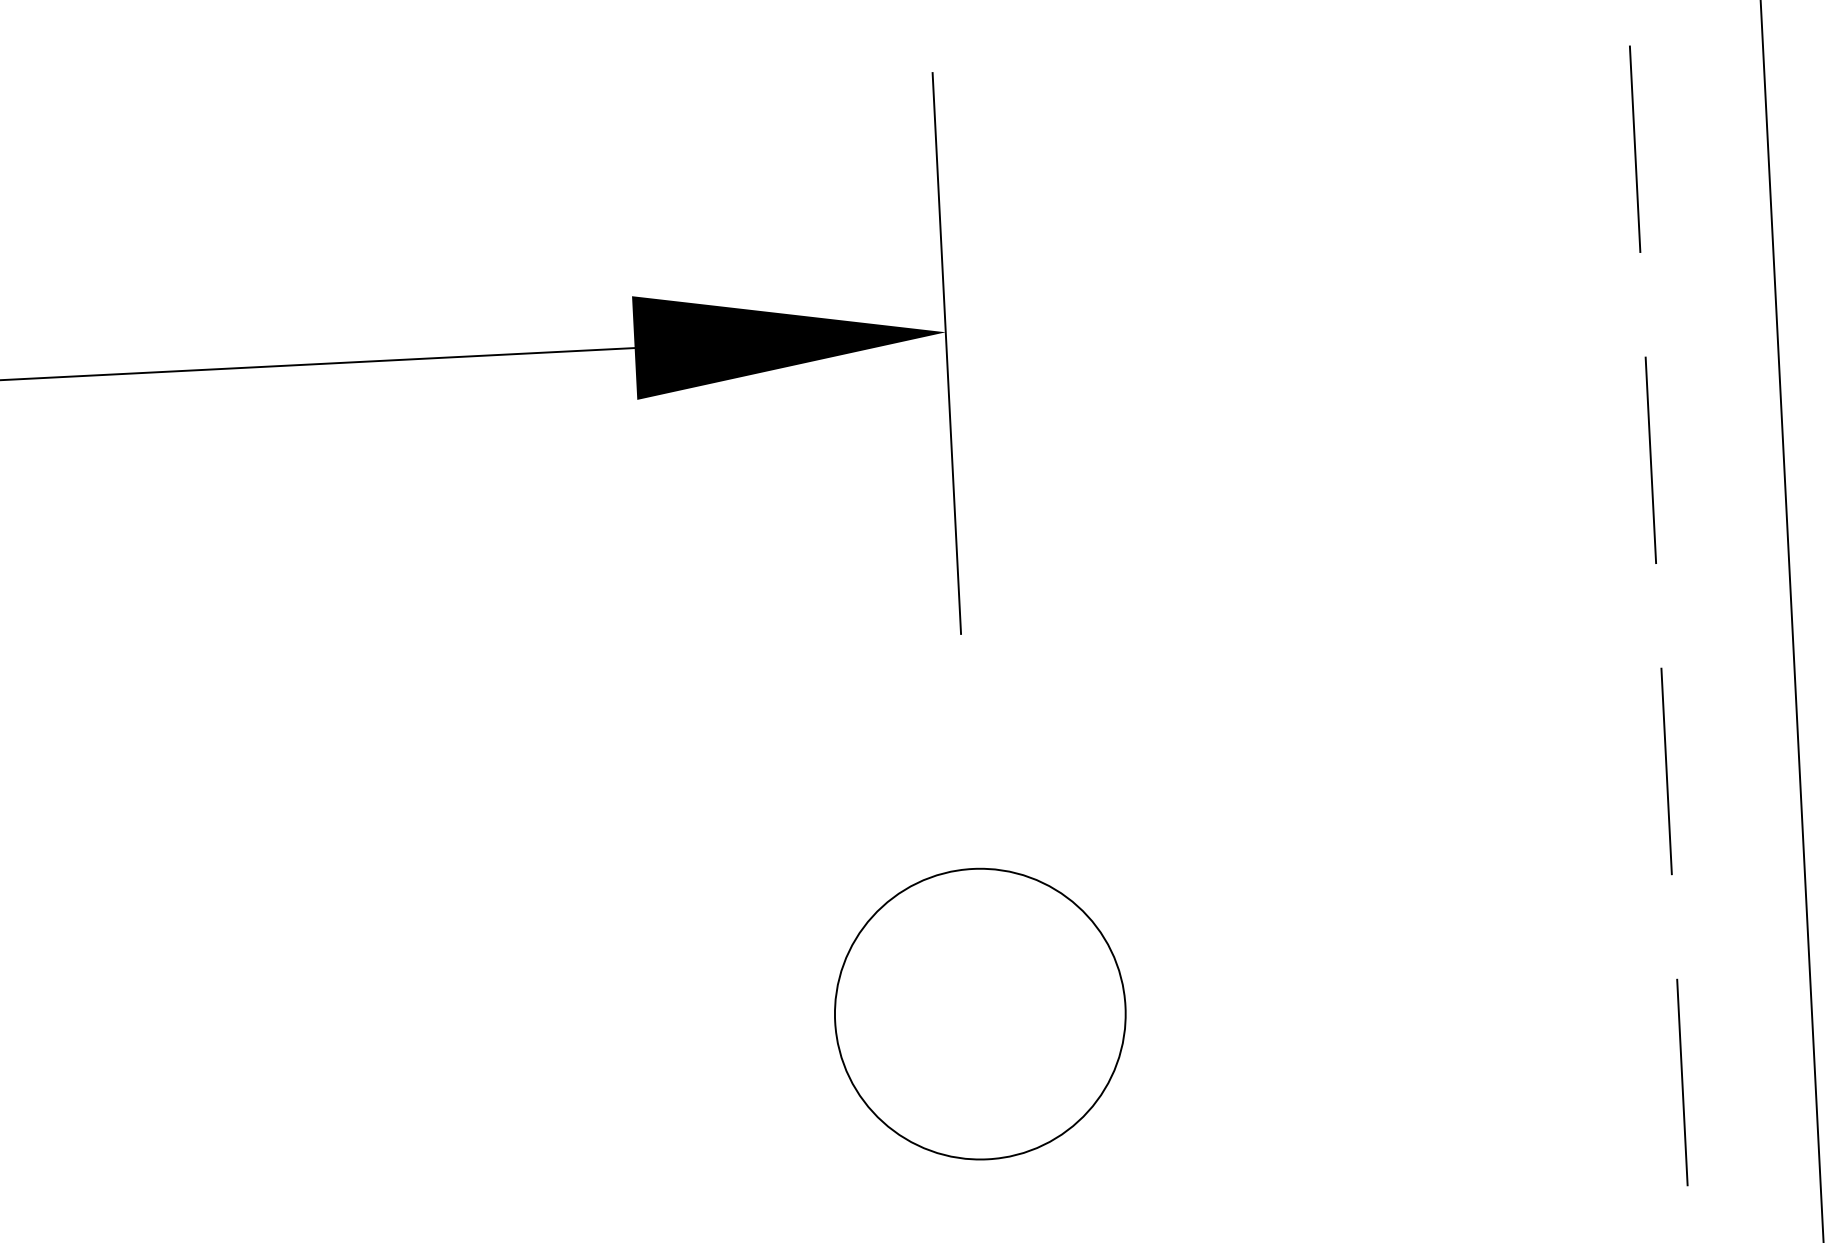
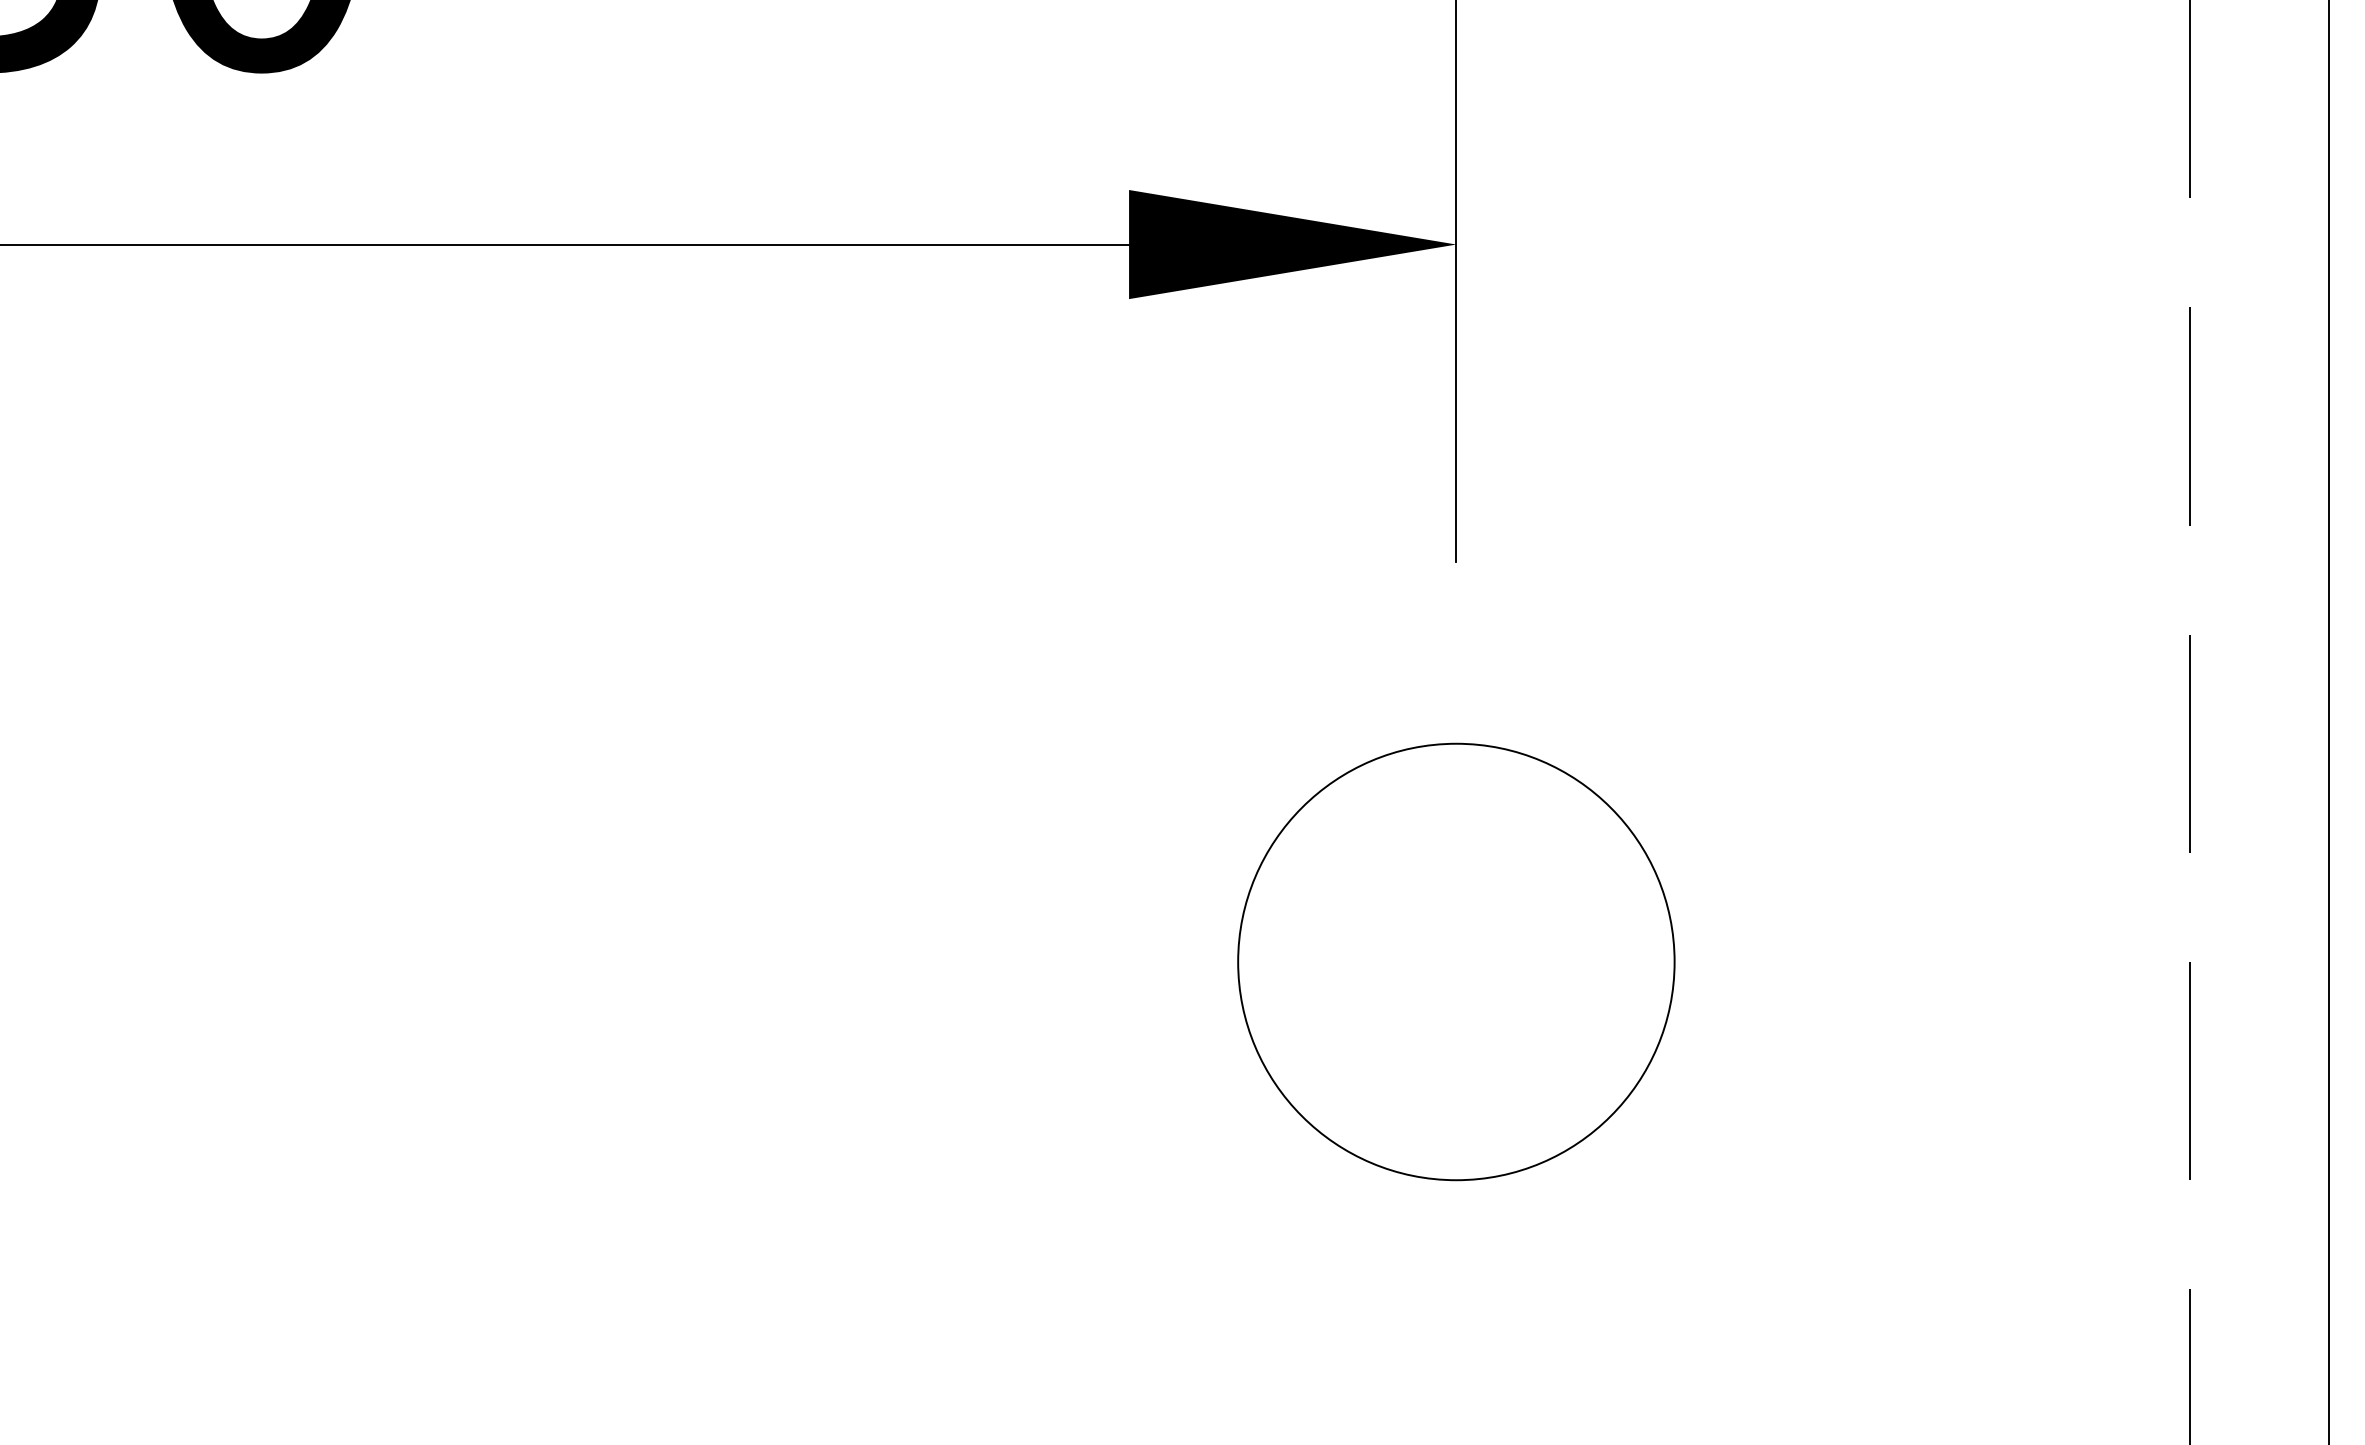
circle: (980, 1013) -> (1456, 961), size x1.43

